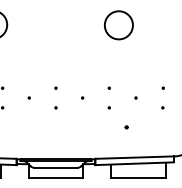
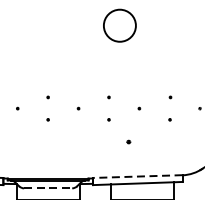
line: (134, 157) -> (137, 176), solid -> dashed
line: (56, 167) -> (48, 187), solid -> dashed

